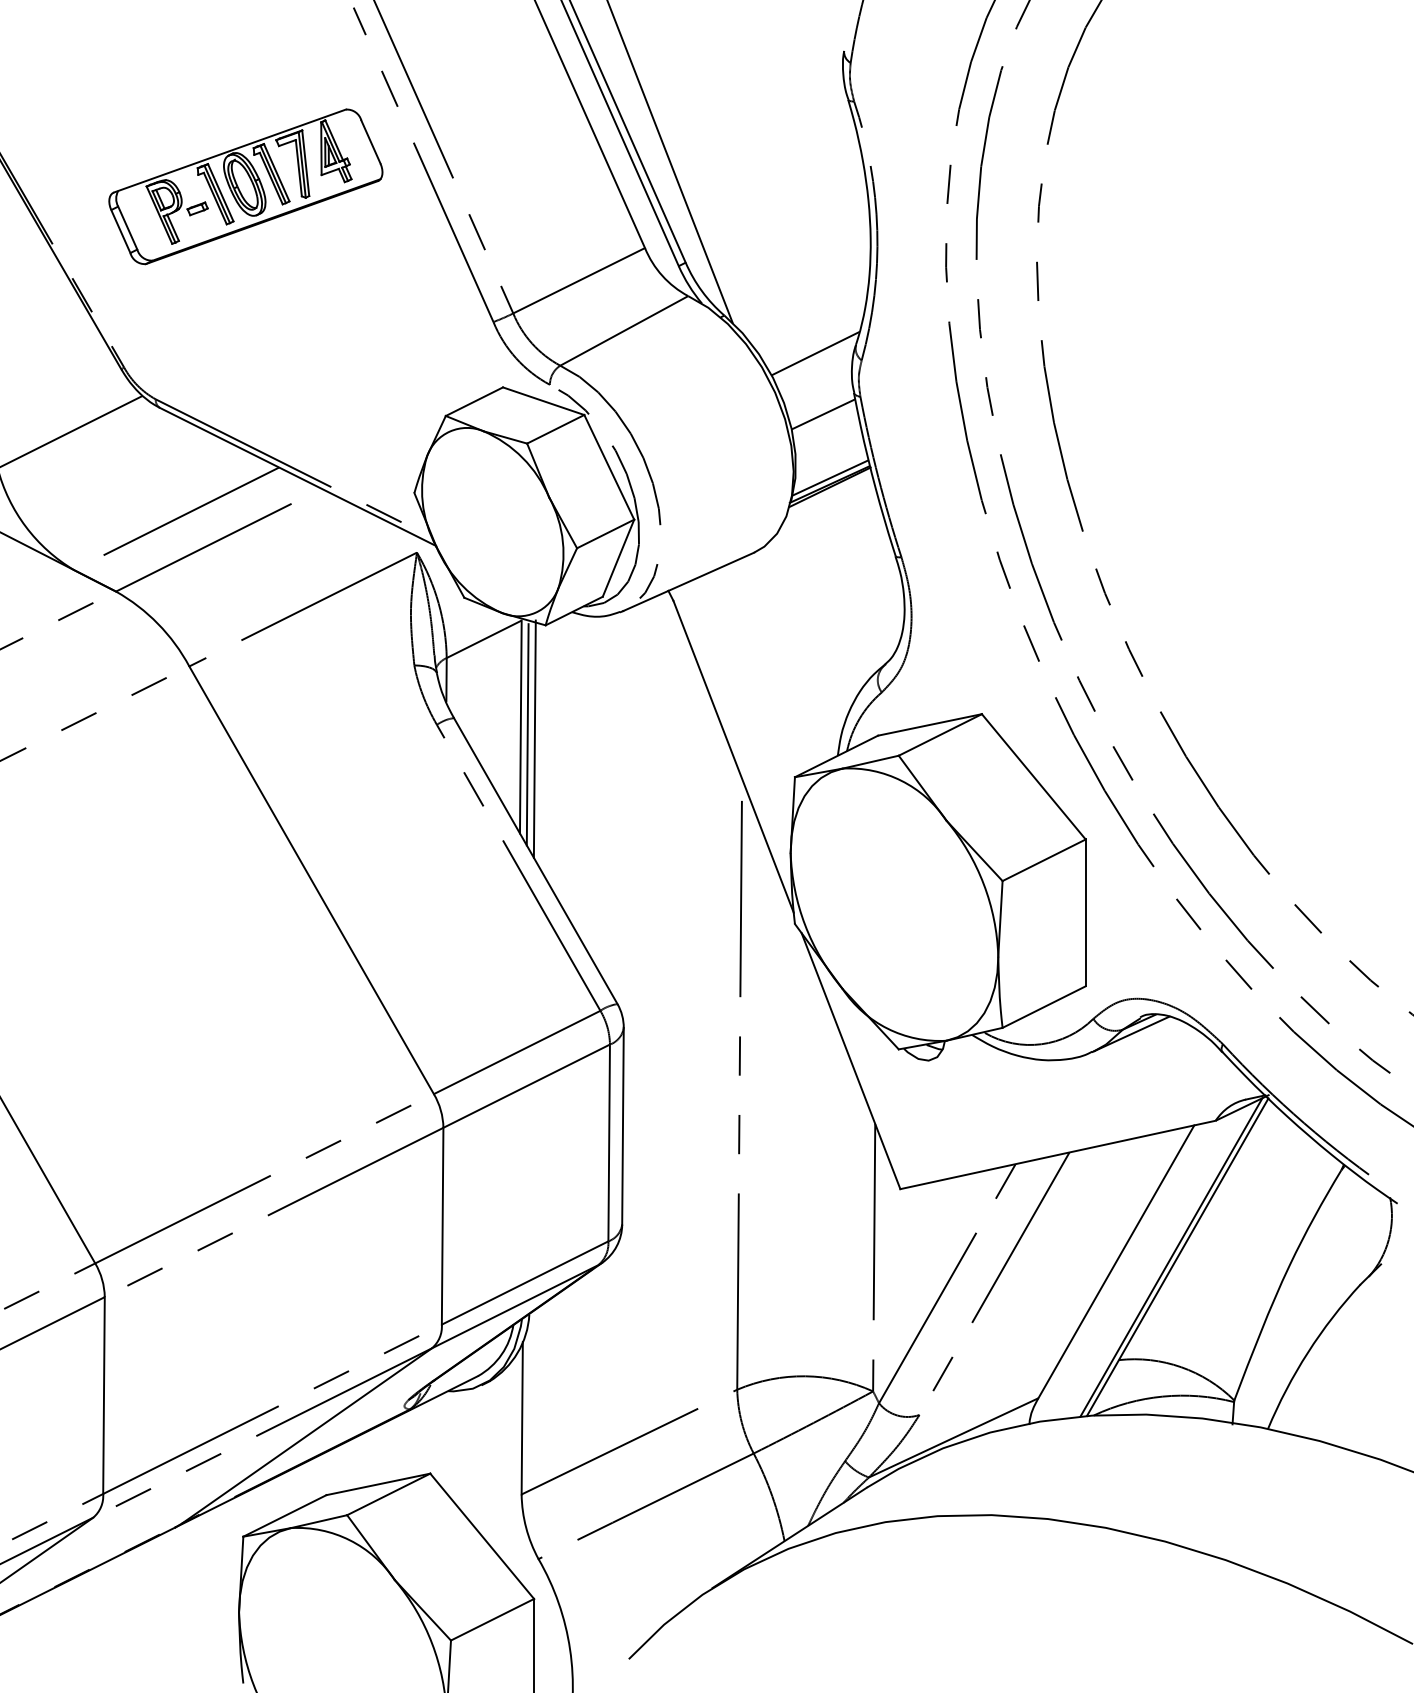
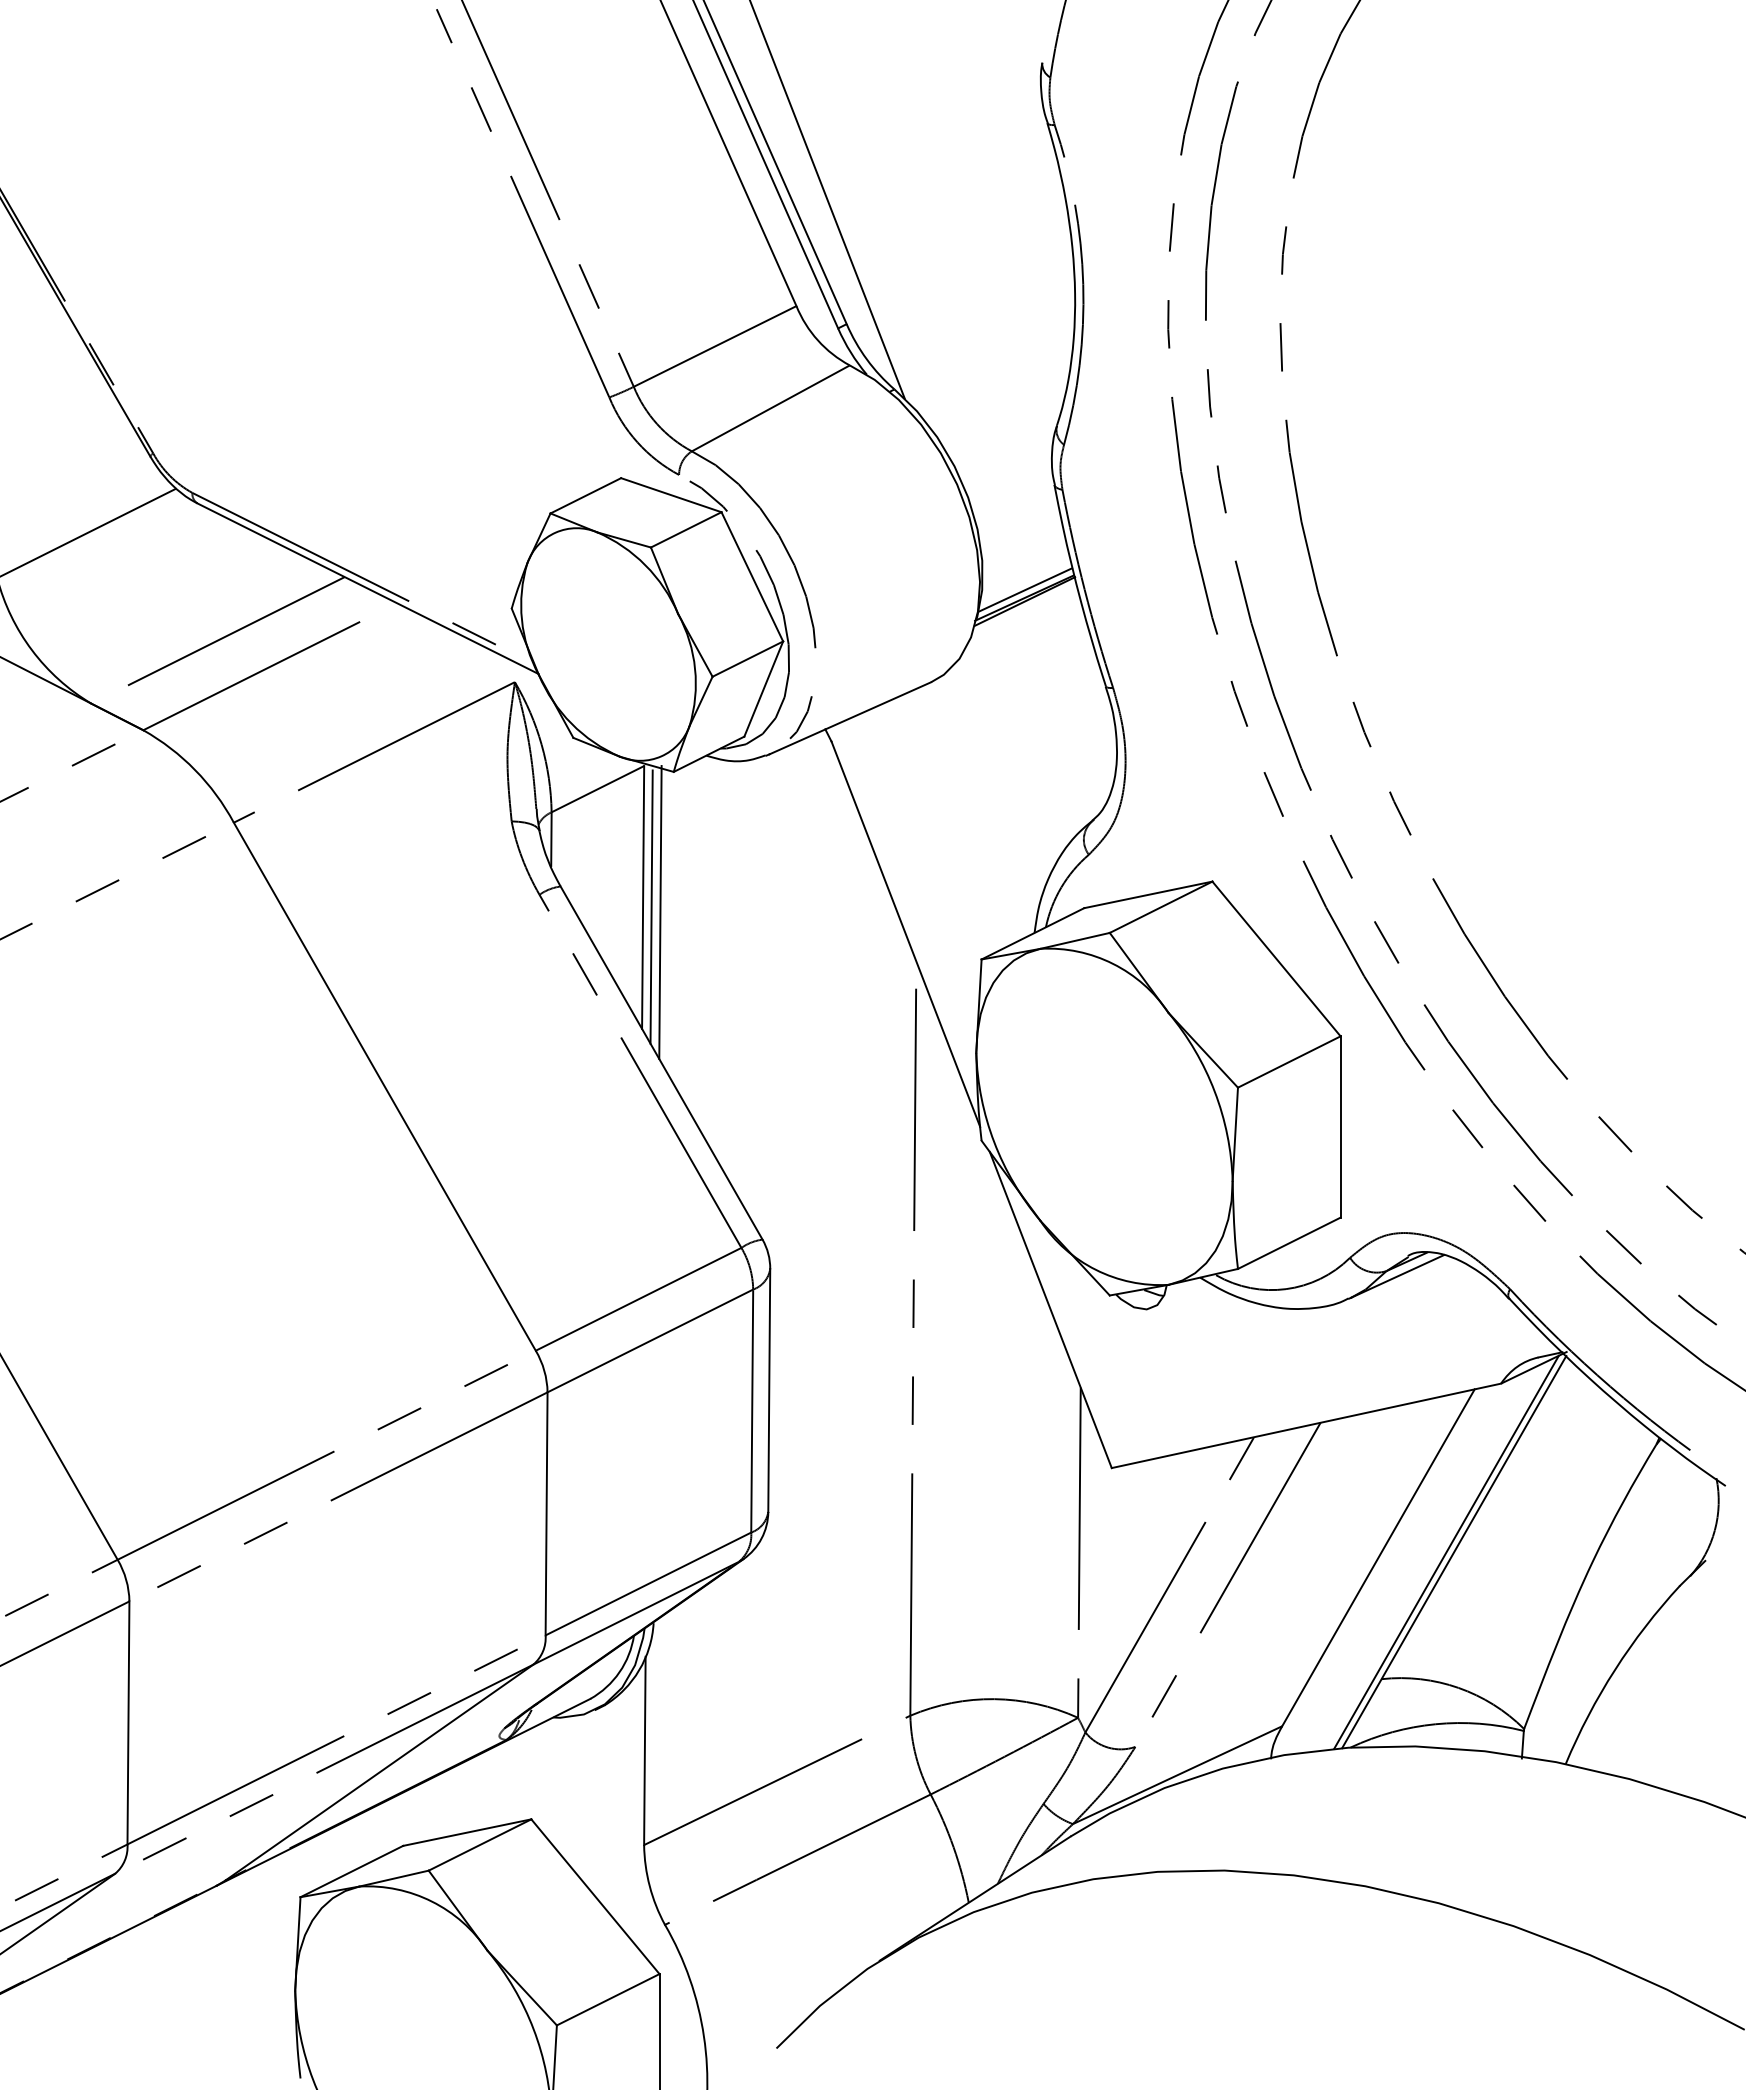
part: (245, 186) -> (303, 230), removed
line: (815, 353) -> (1006, 436), removed
line: (823, 414) -> (1016, 511), removed

